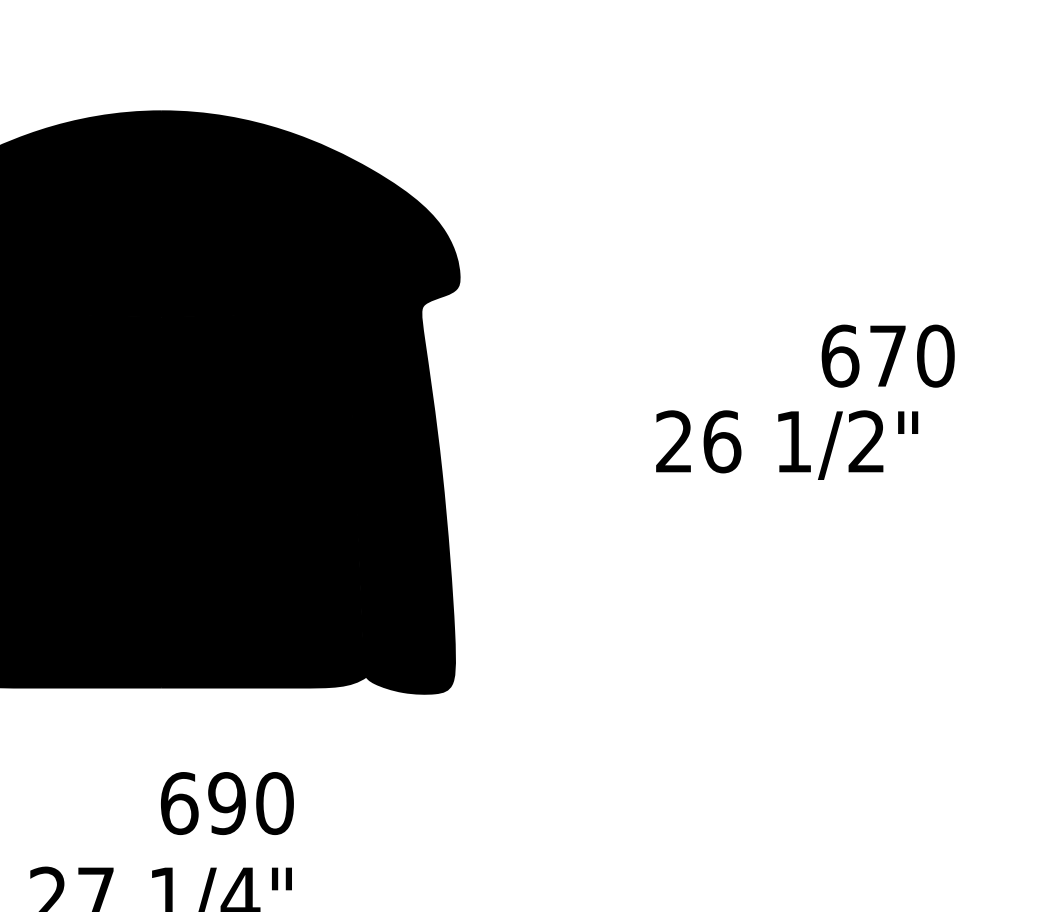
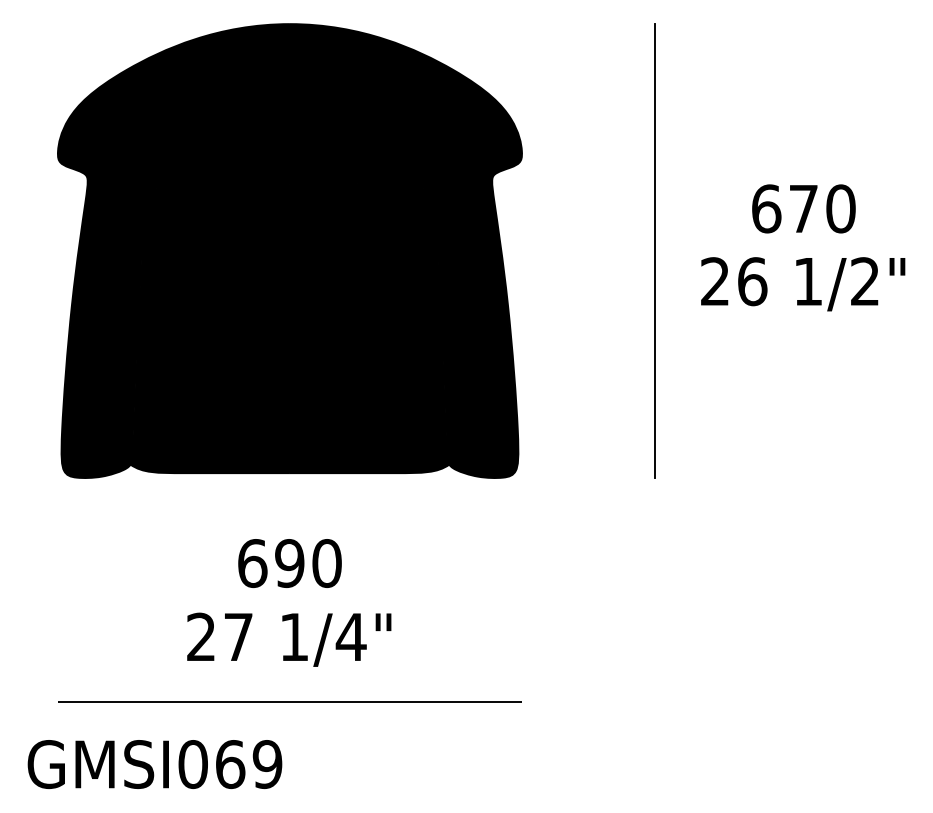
text: (887, 355) -> (803, 208), moved
line: (630, 403) -> (655, 251), added
text: (787, 445) -> (803, 284), moved
text: (226, 803) -> (289, 563), moved

